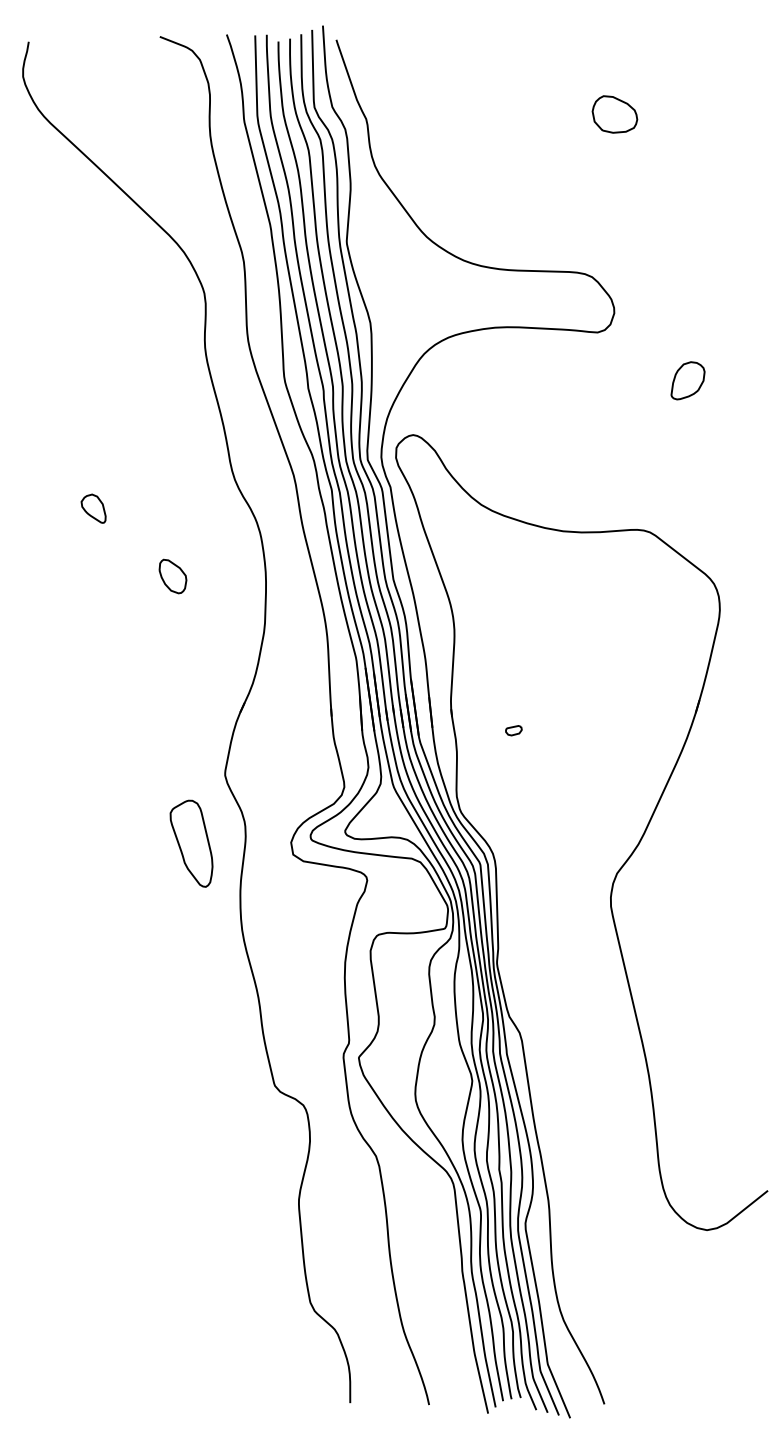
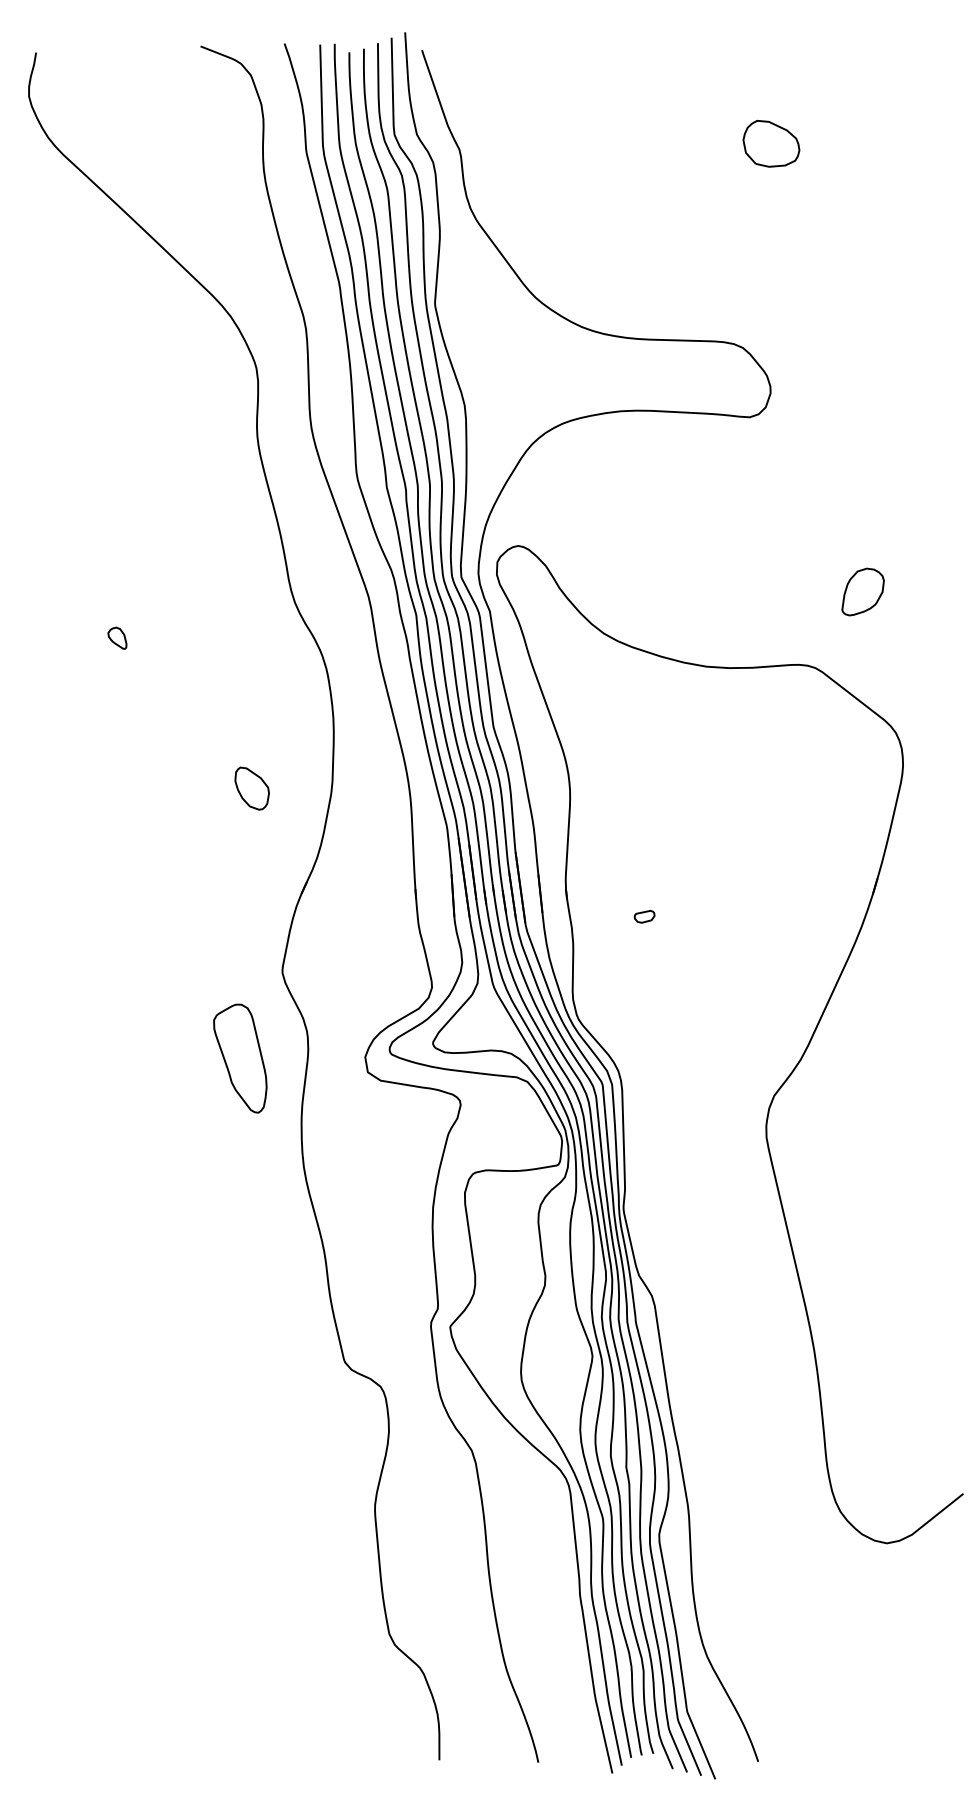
part: (687, 380) -> (862, 591), moved
part: (93, 508) -> (117, 638), size x0.6
part: (172, 576) -> (251, 788), moved

